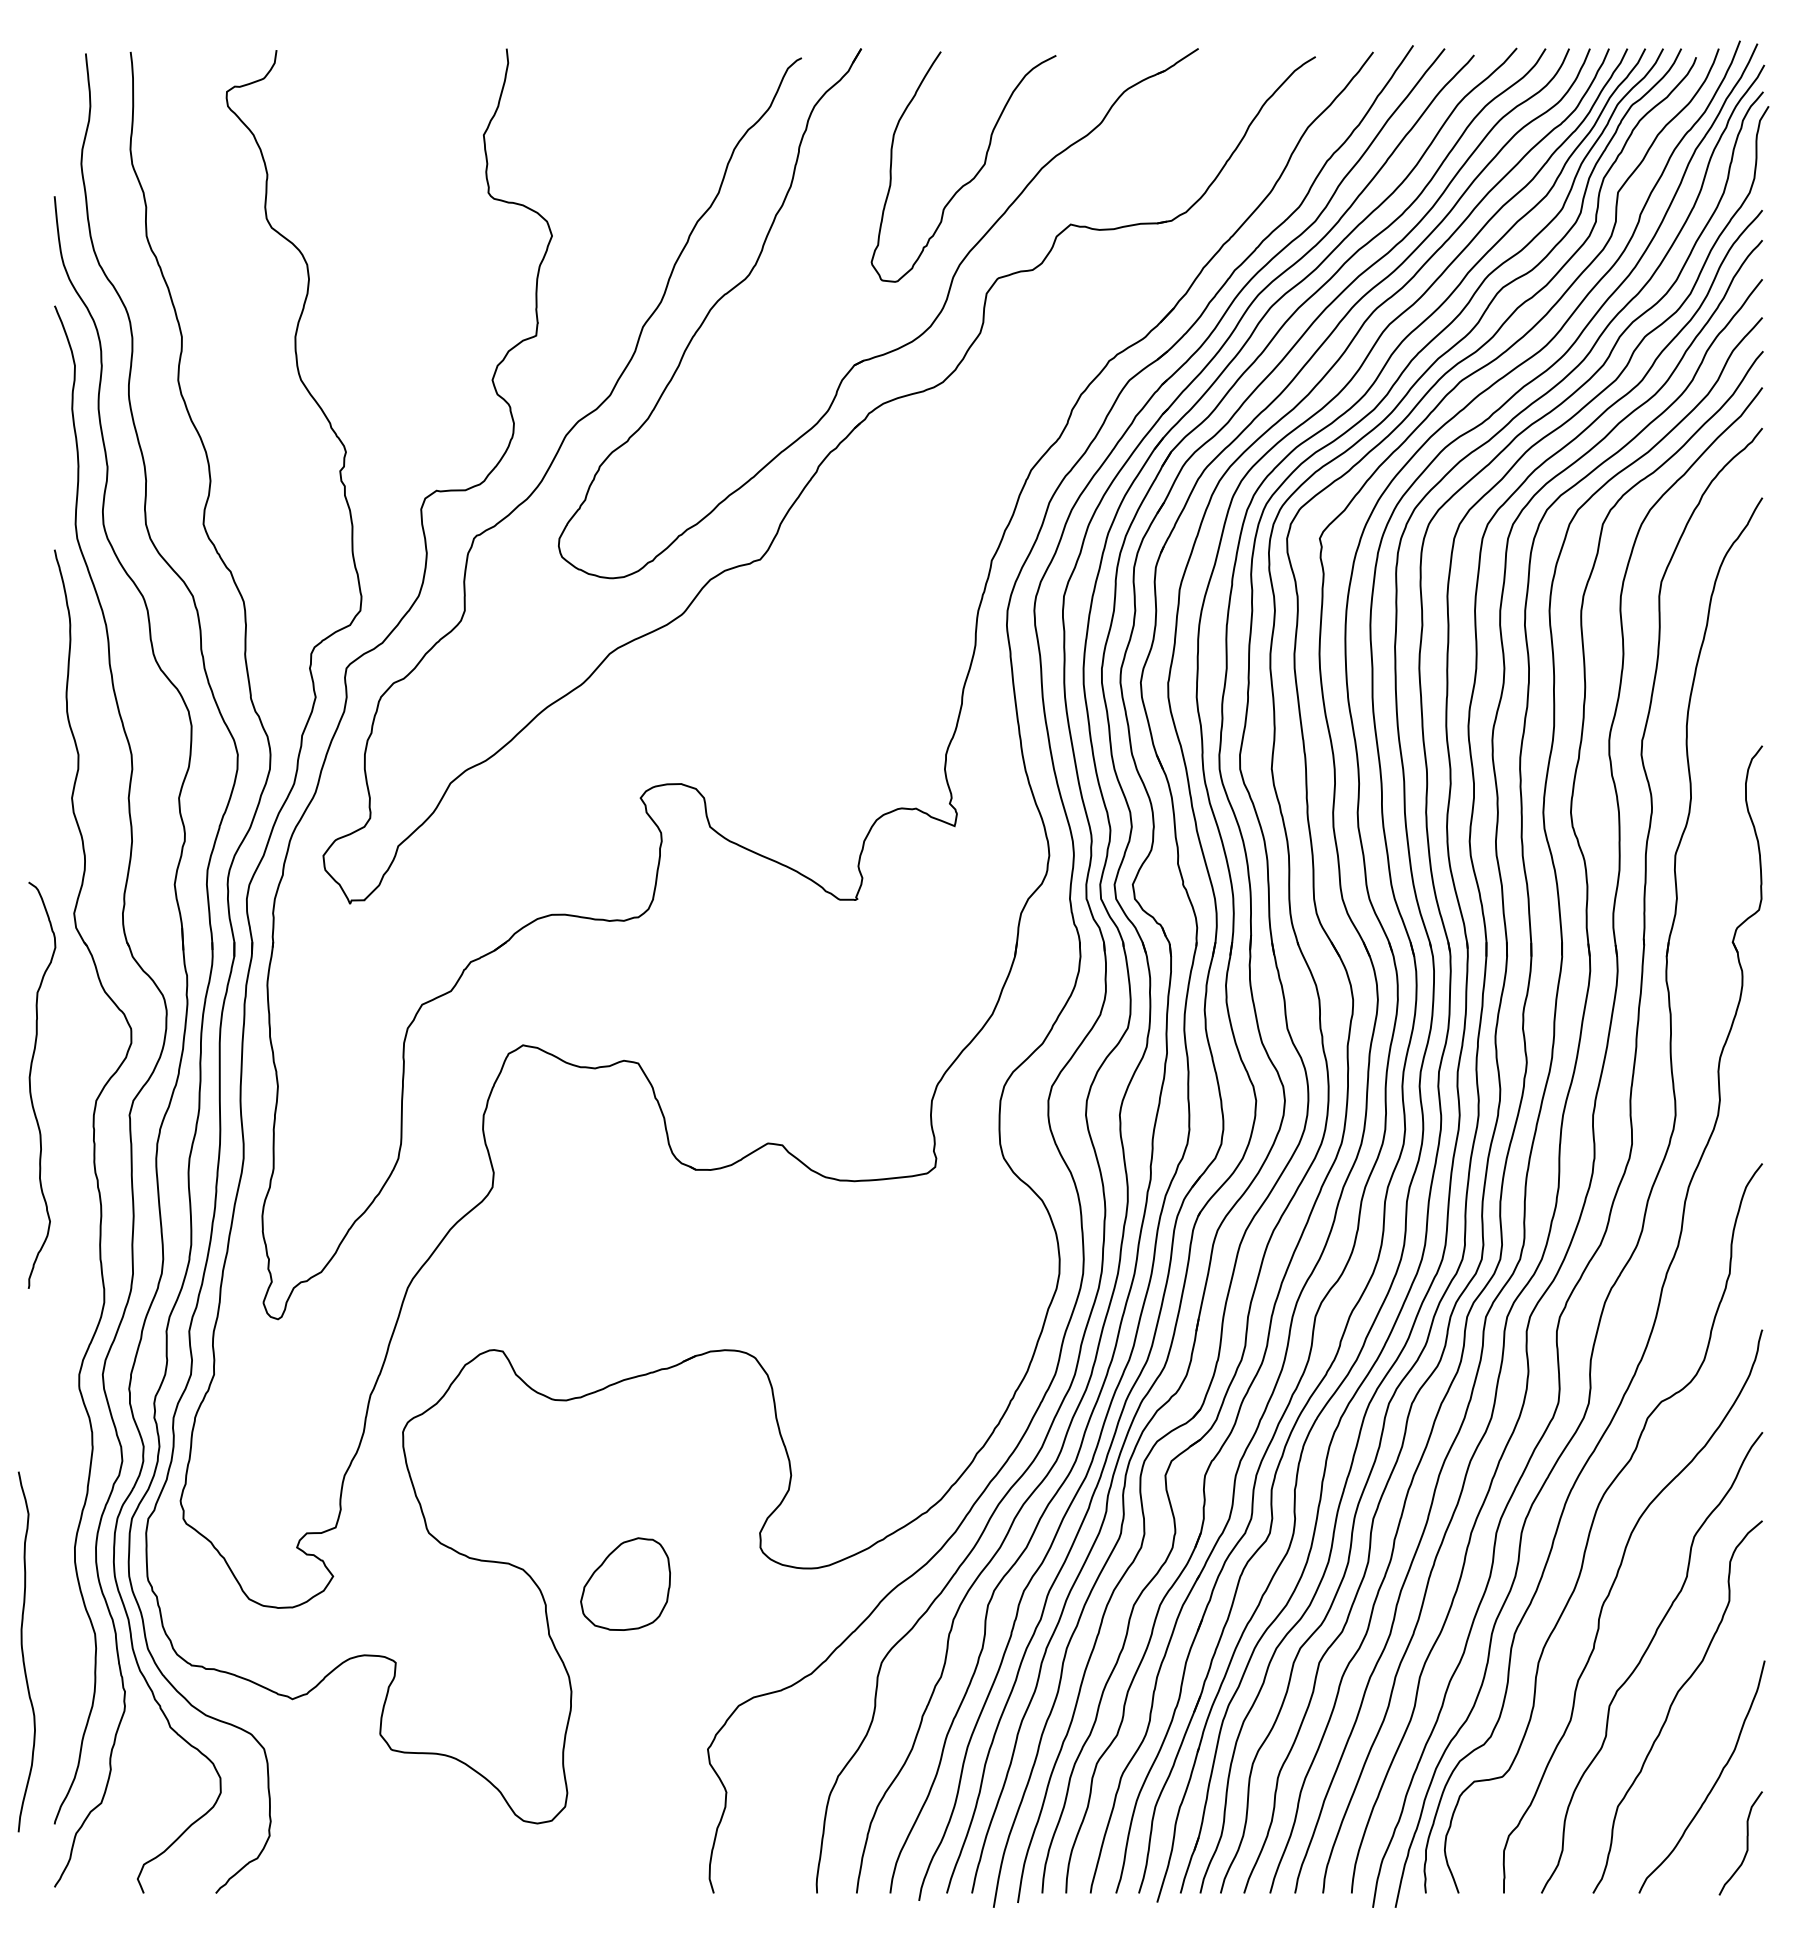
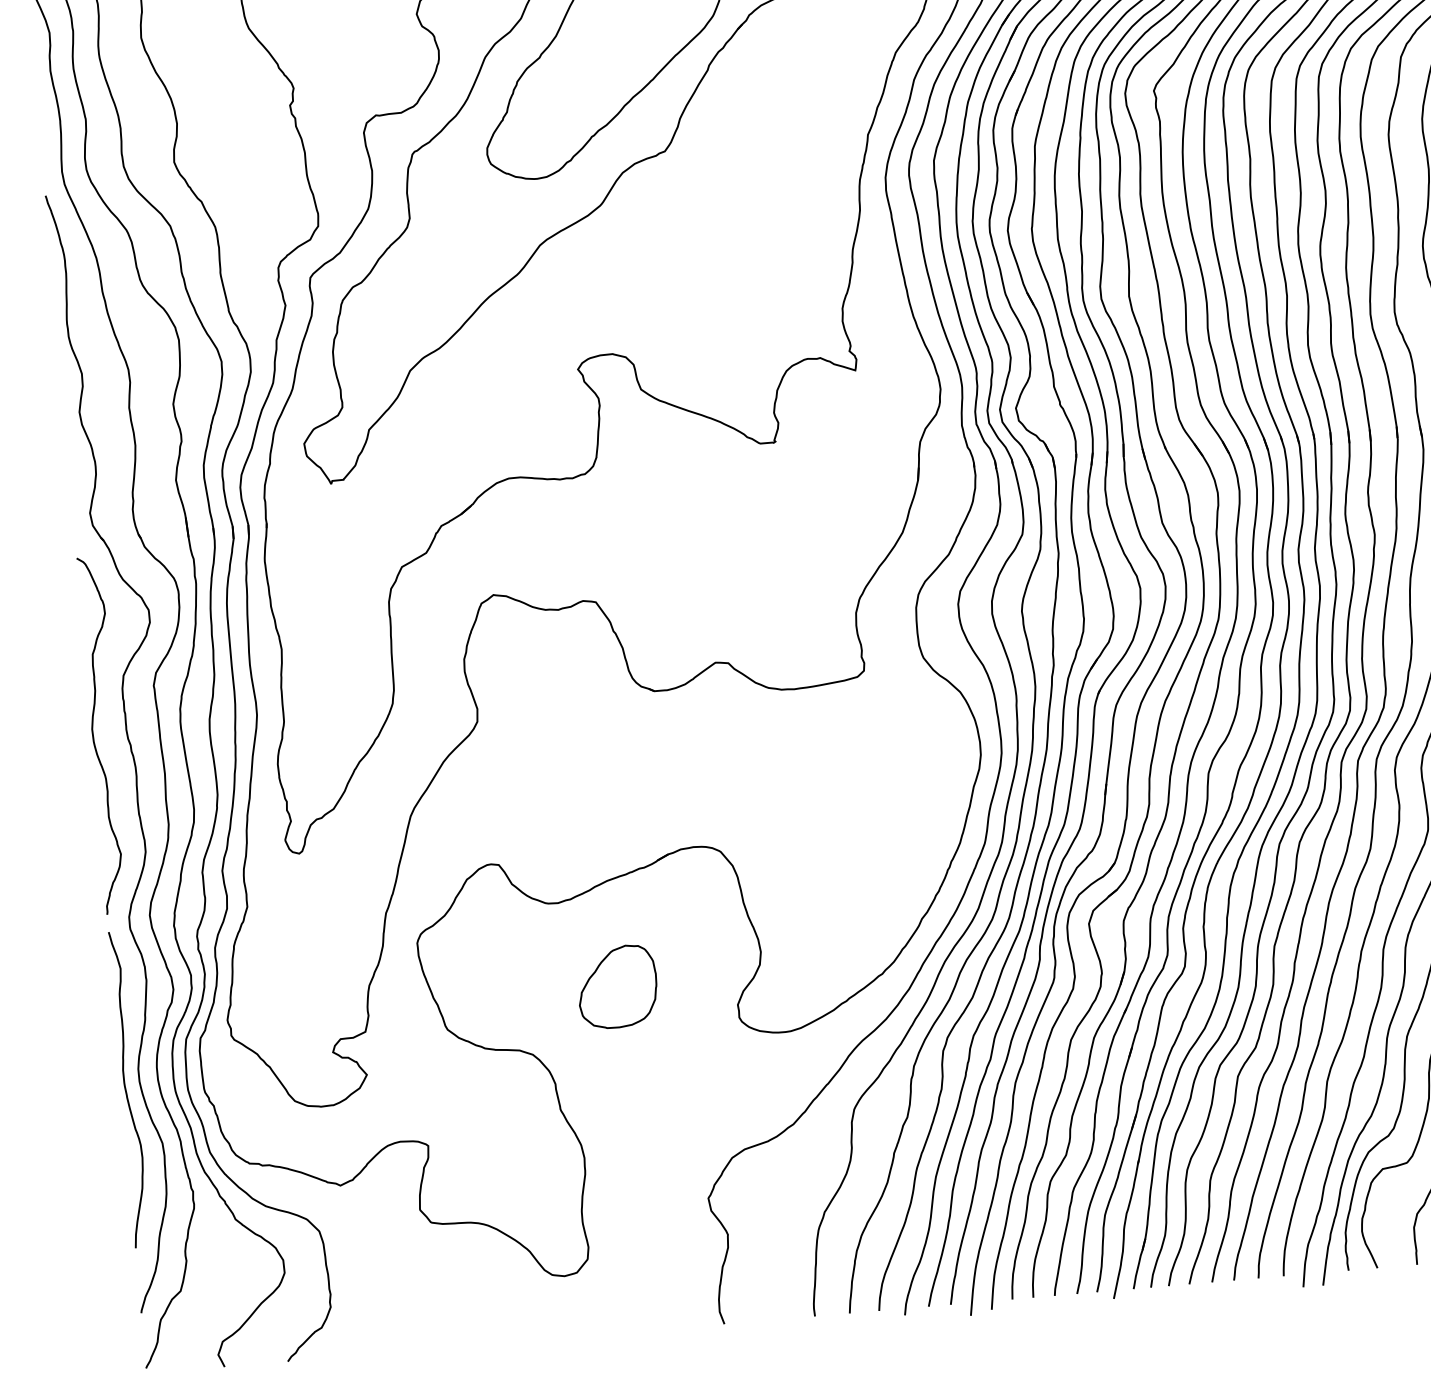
curve: (30, 1084) -> (93, 735), moved
part: (625, 1583) -> (617, 986), moved
curve: (23, 1651) -> (126, 1089), moved

